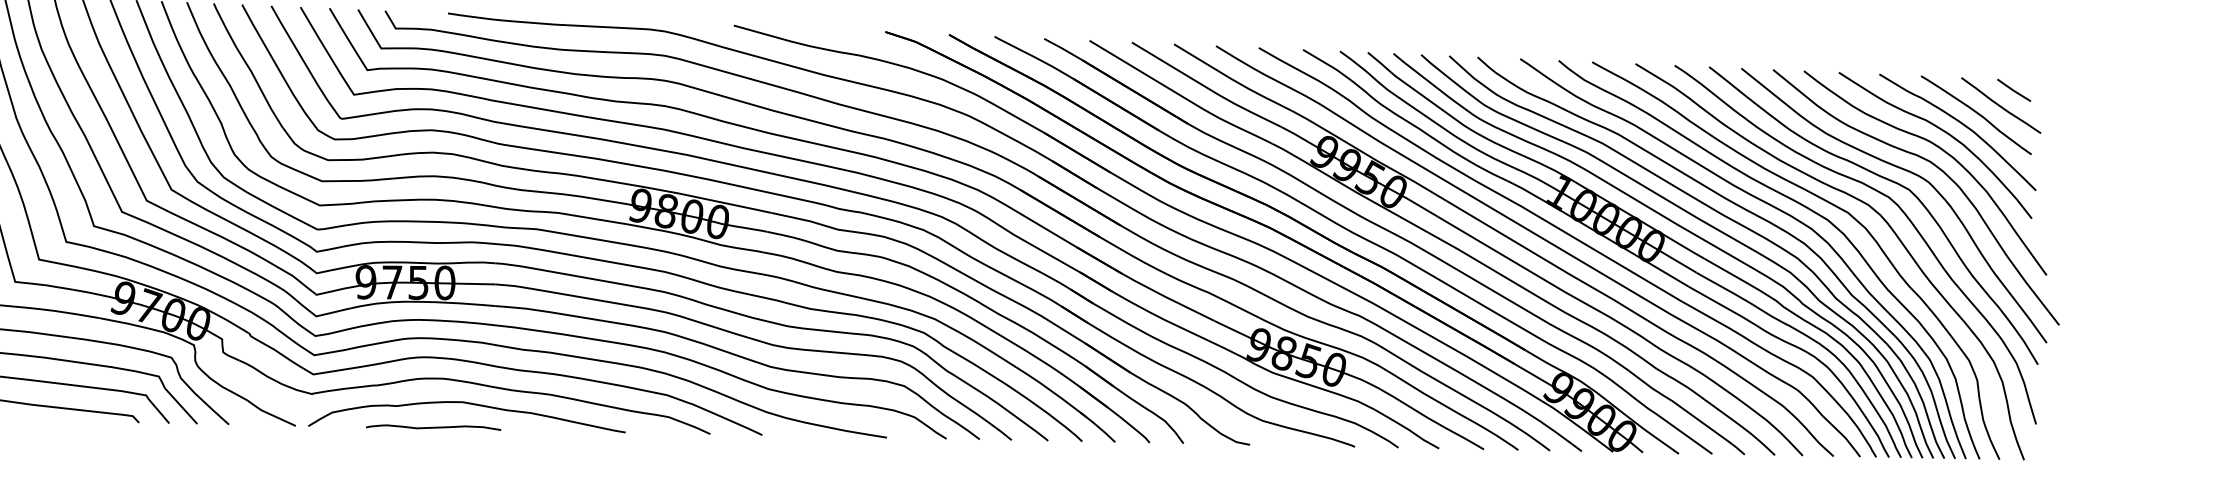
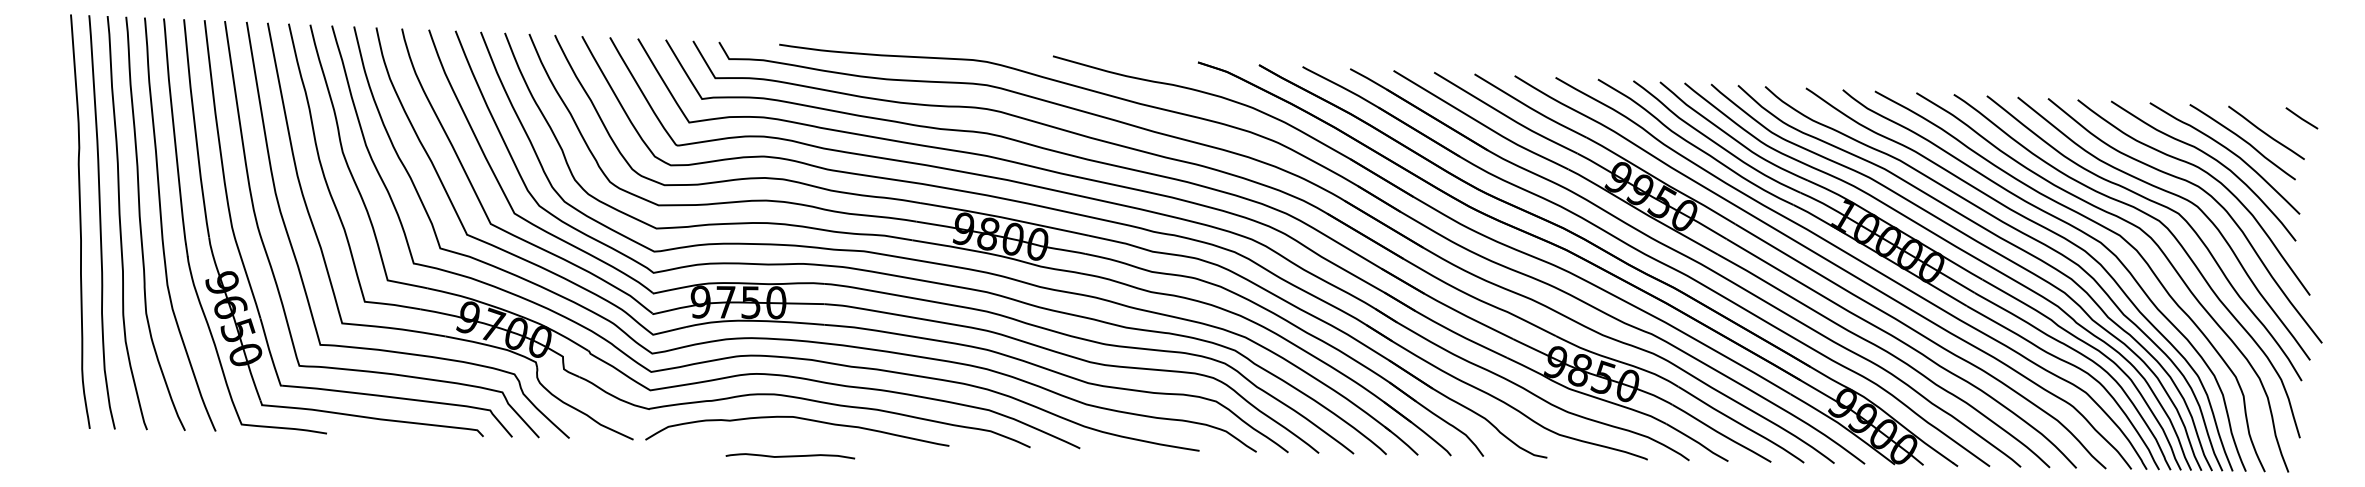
line: (2013, 90) -> (2301, 118), moved
curve: (433, 427) -> (790, 456), moved

